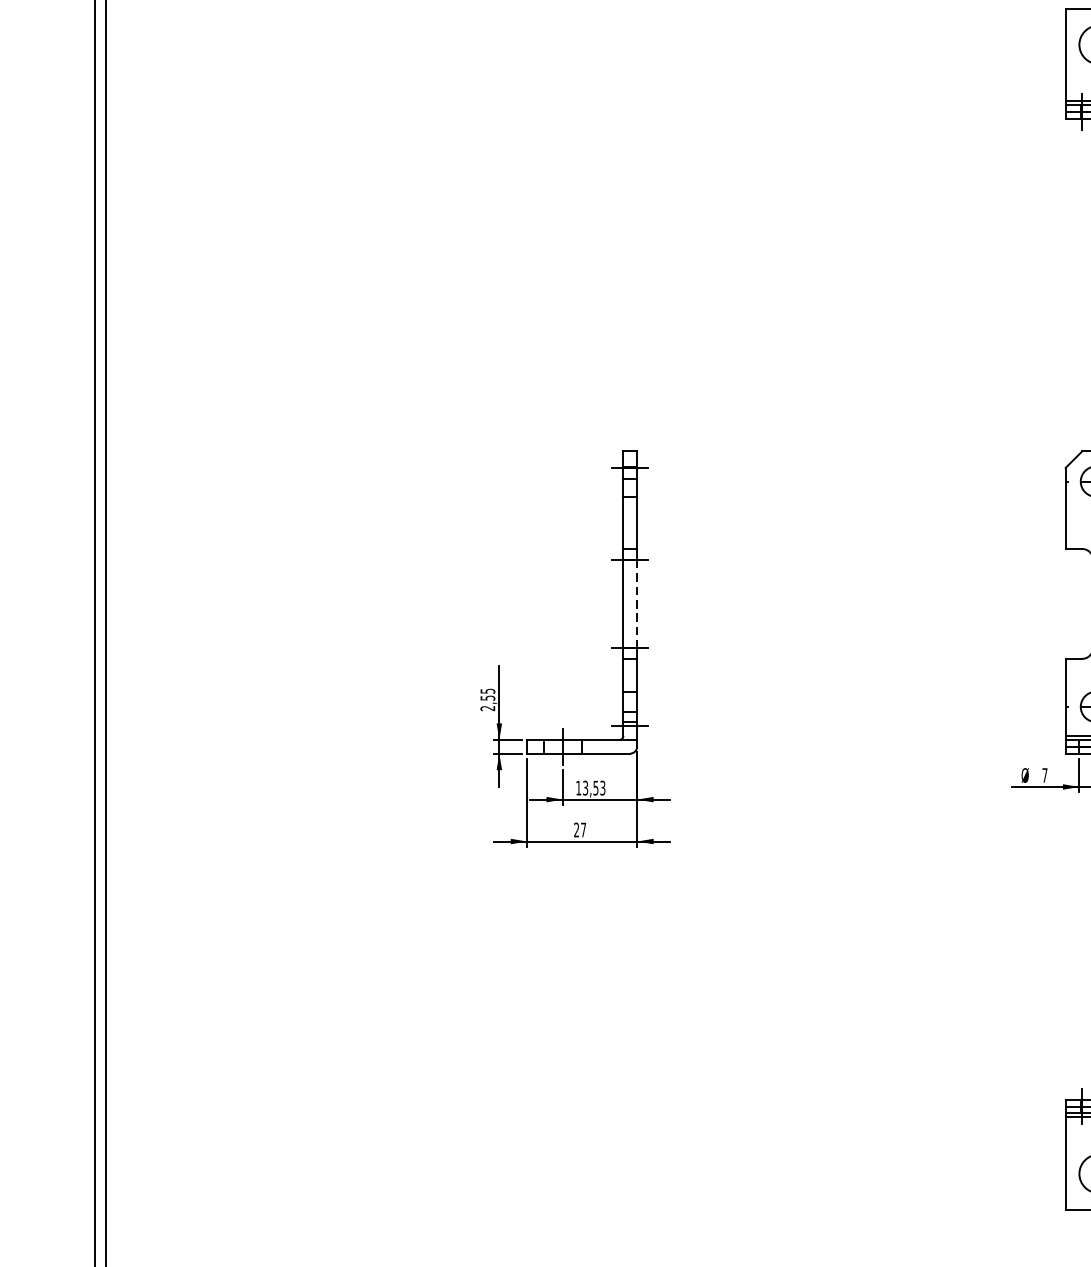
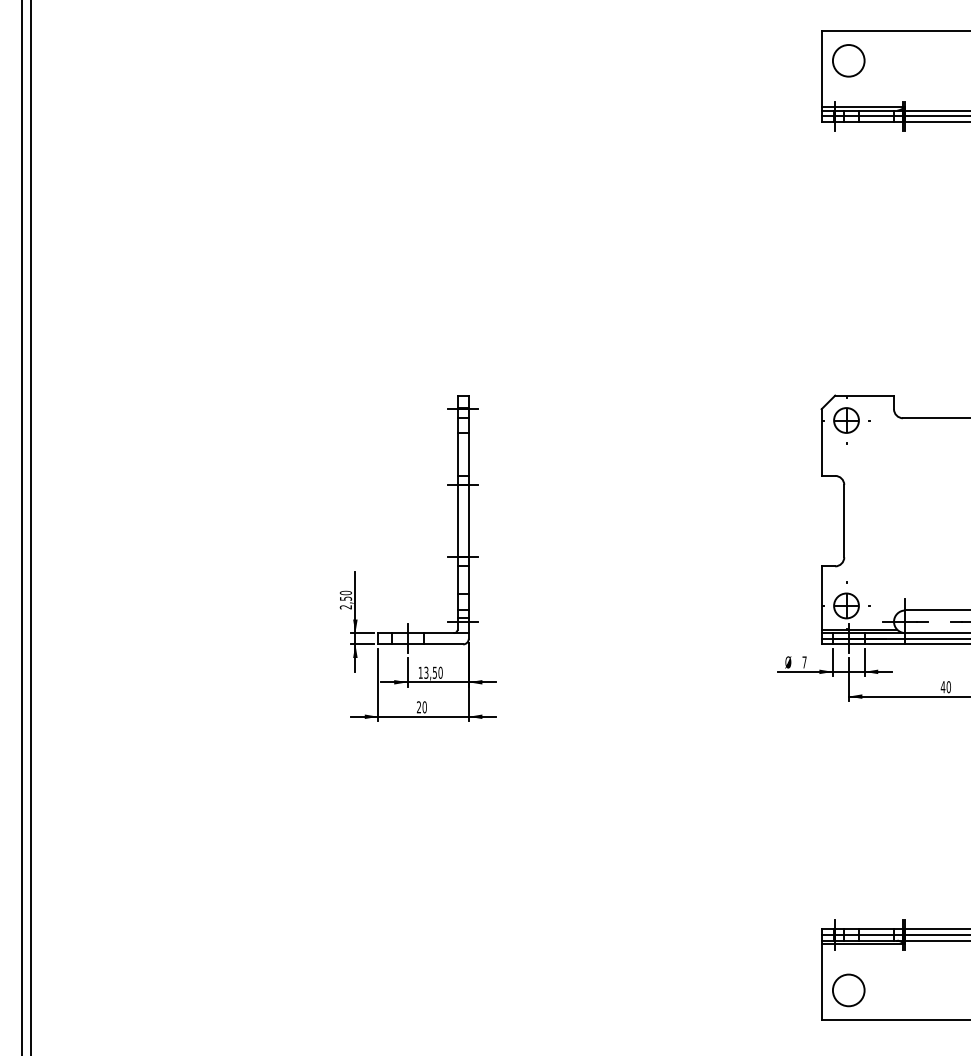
line: (636, 604) -> (468, 521), dashed -> solid
text: (487, 690) -> (345, 592), 2,55 -> 2,50
text: (602, 787) -> (440, 672), 13,53 -> 13,50
text: (583, 830) -> (424, 707), 27 -> 20

